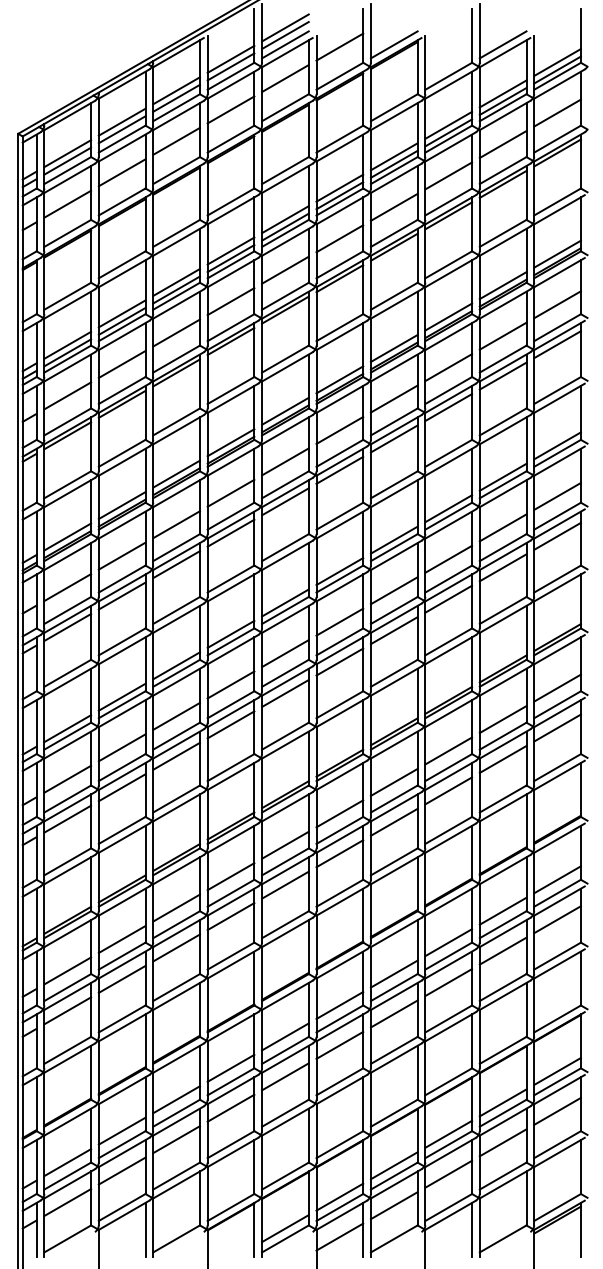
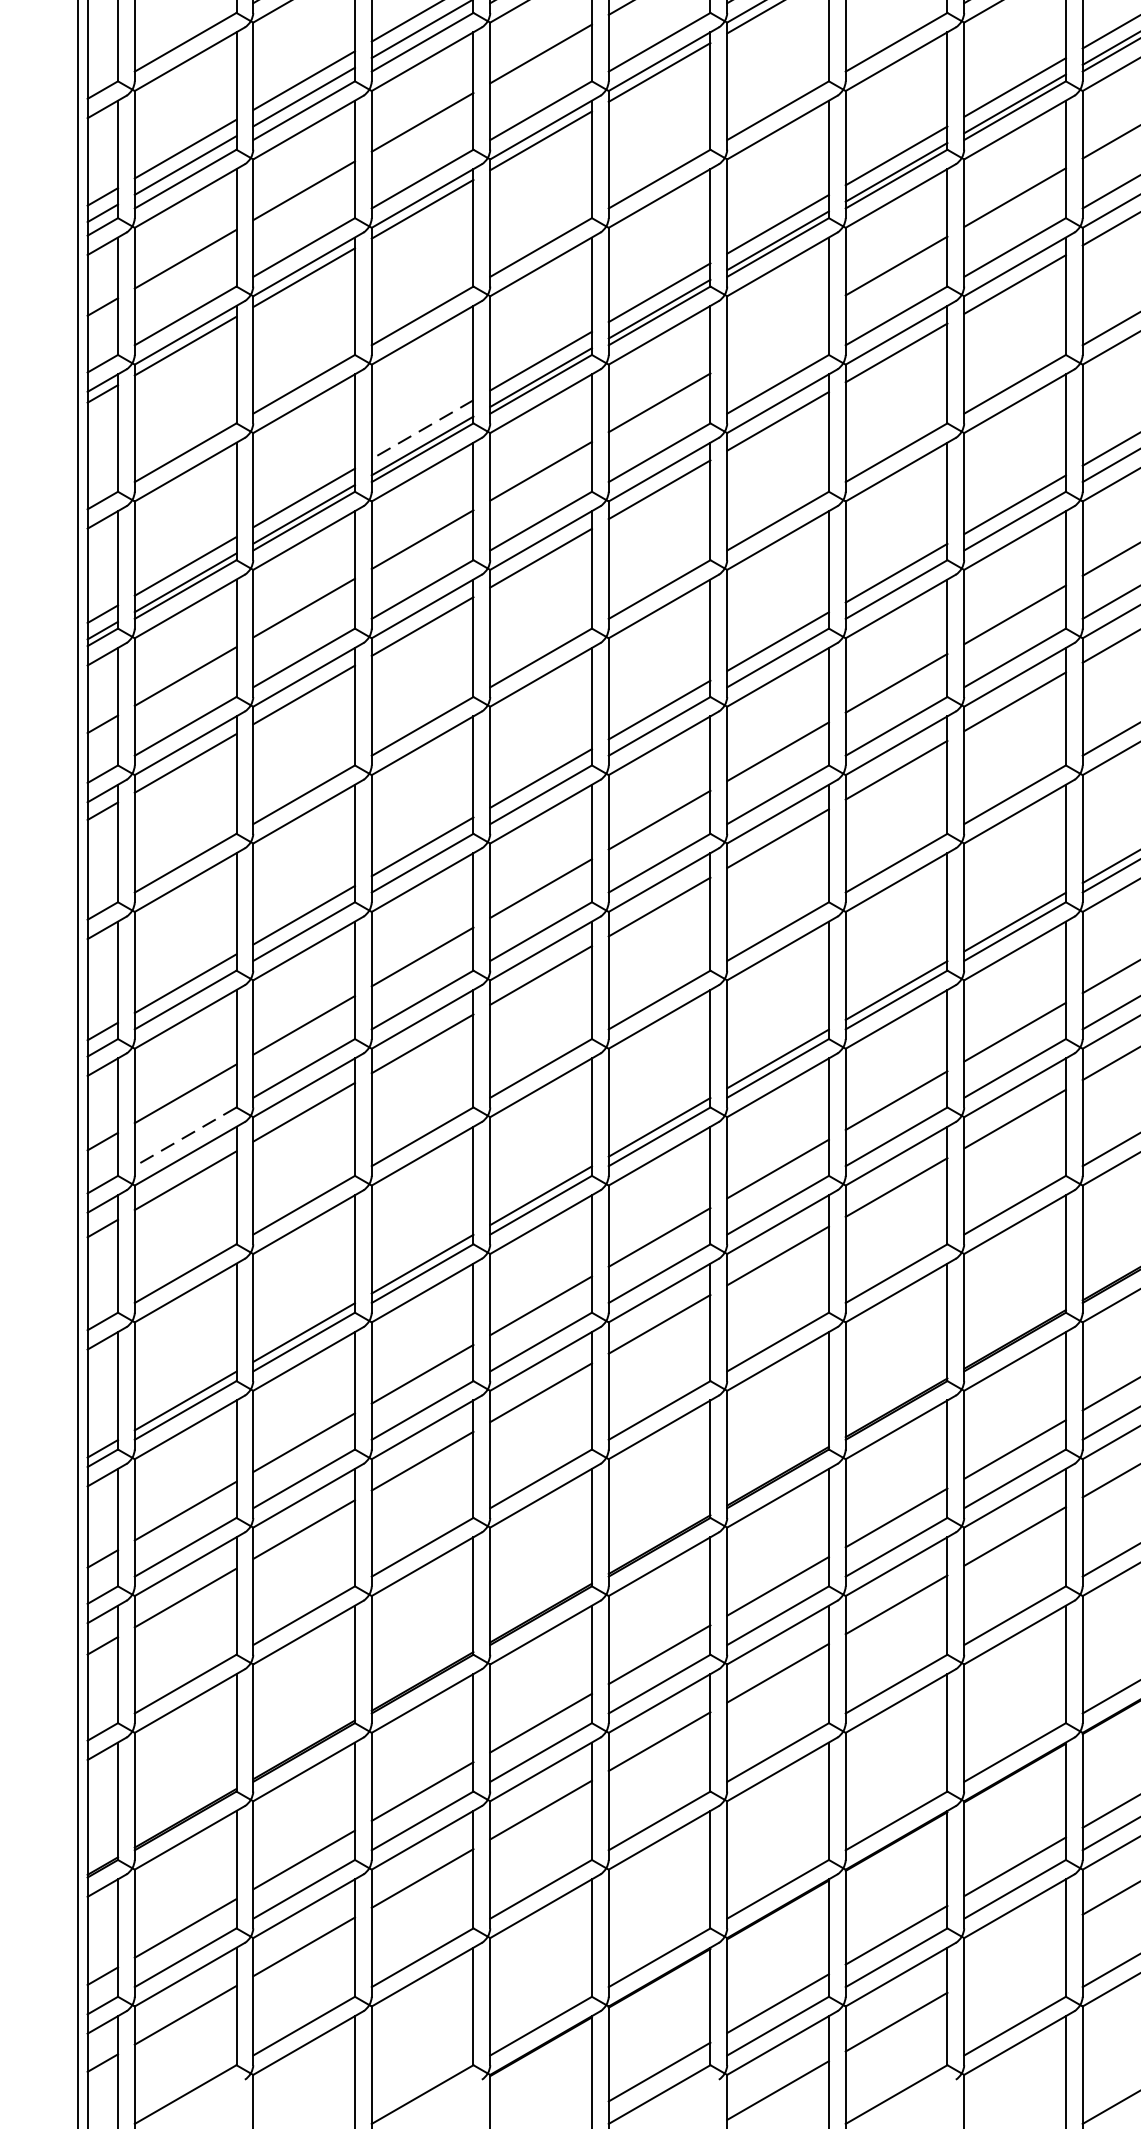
line: (339, 429) -> (777, 332), removed
line: (176, 474) -> (422, 430), solid -> dashed
line: (67, 799) -> (185, 1137), solid -> dashed
line: (448, 1173) -> (1014, 1952), removed

